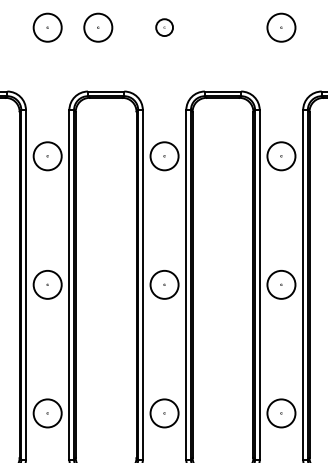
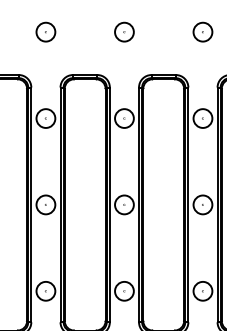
part: (97, 26) -> (79, 31), removed
part: (164, 26) -> (124, 31), size x1.67

